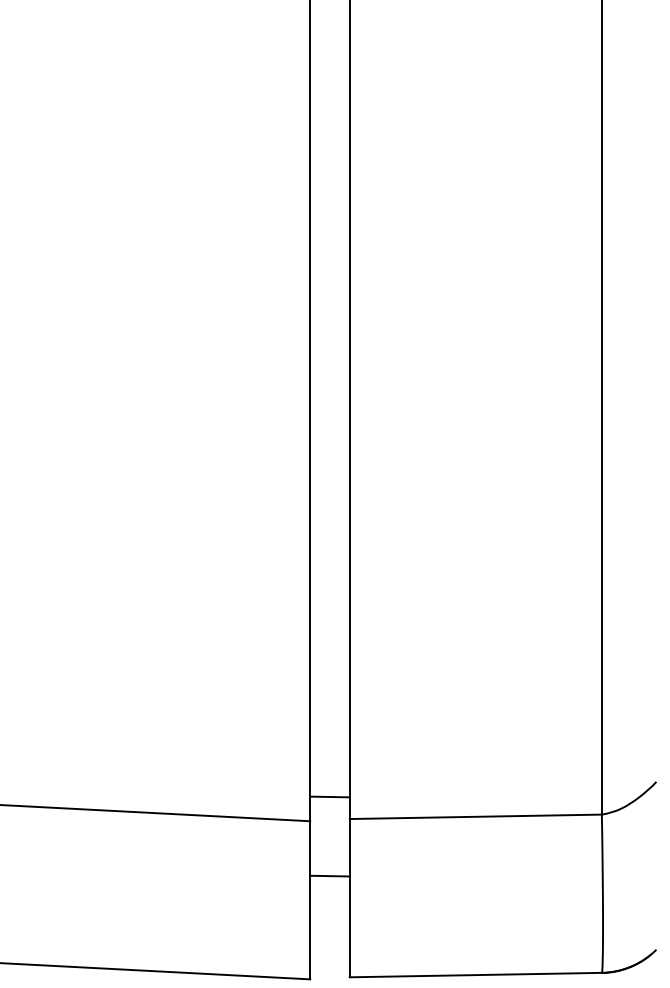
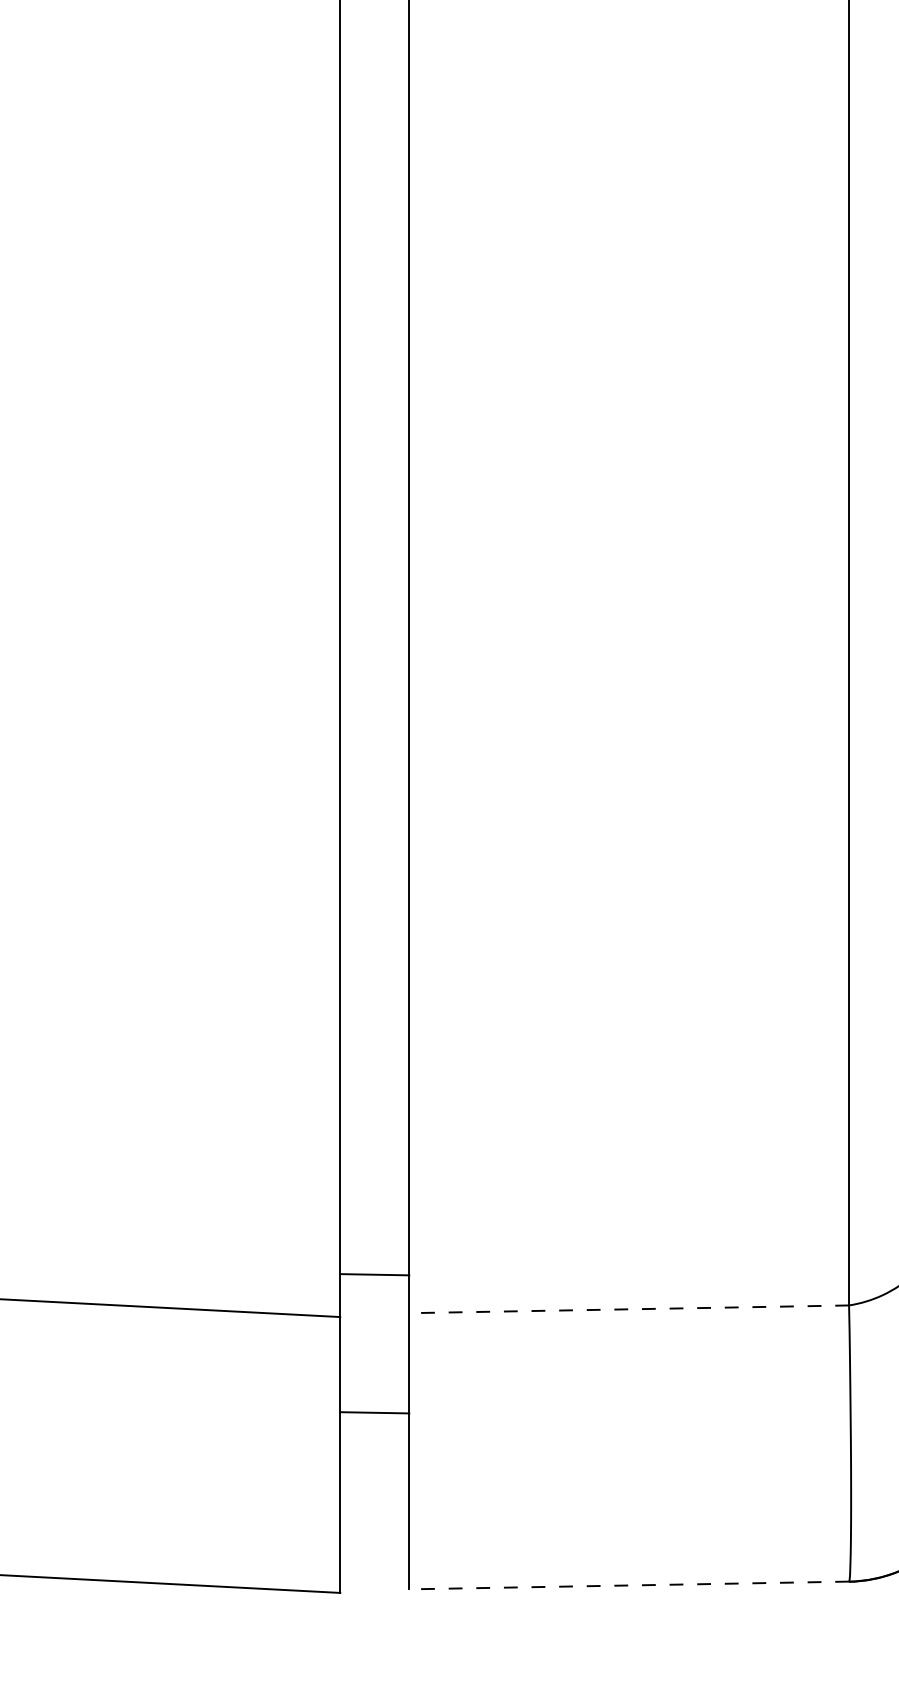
line: (475, 816) -> (628, 1308), solid -> dashed
line: (475, 975) -> (628, 1586), solid -> dashed

